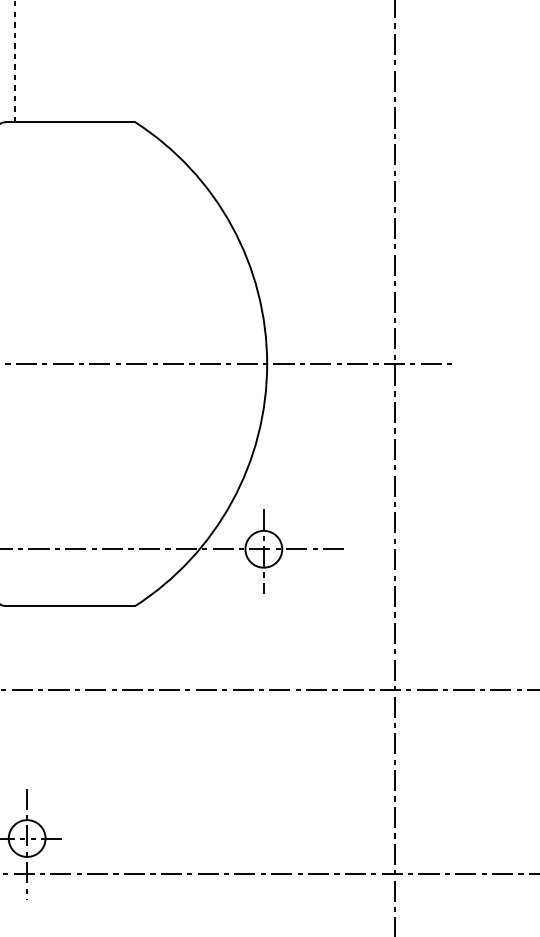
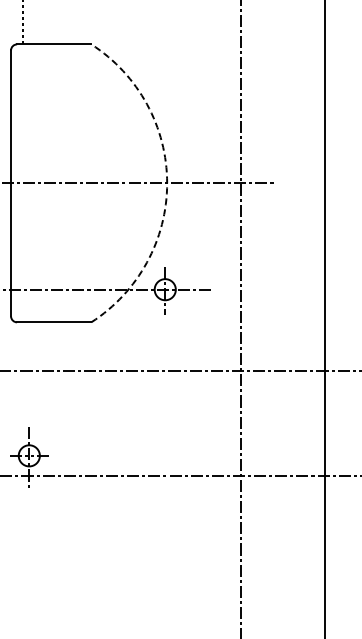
arc: (267, 364) -> (167, 183), solid -> dashed

